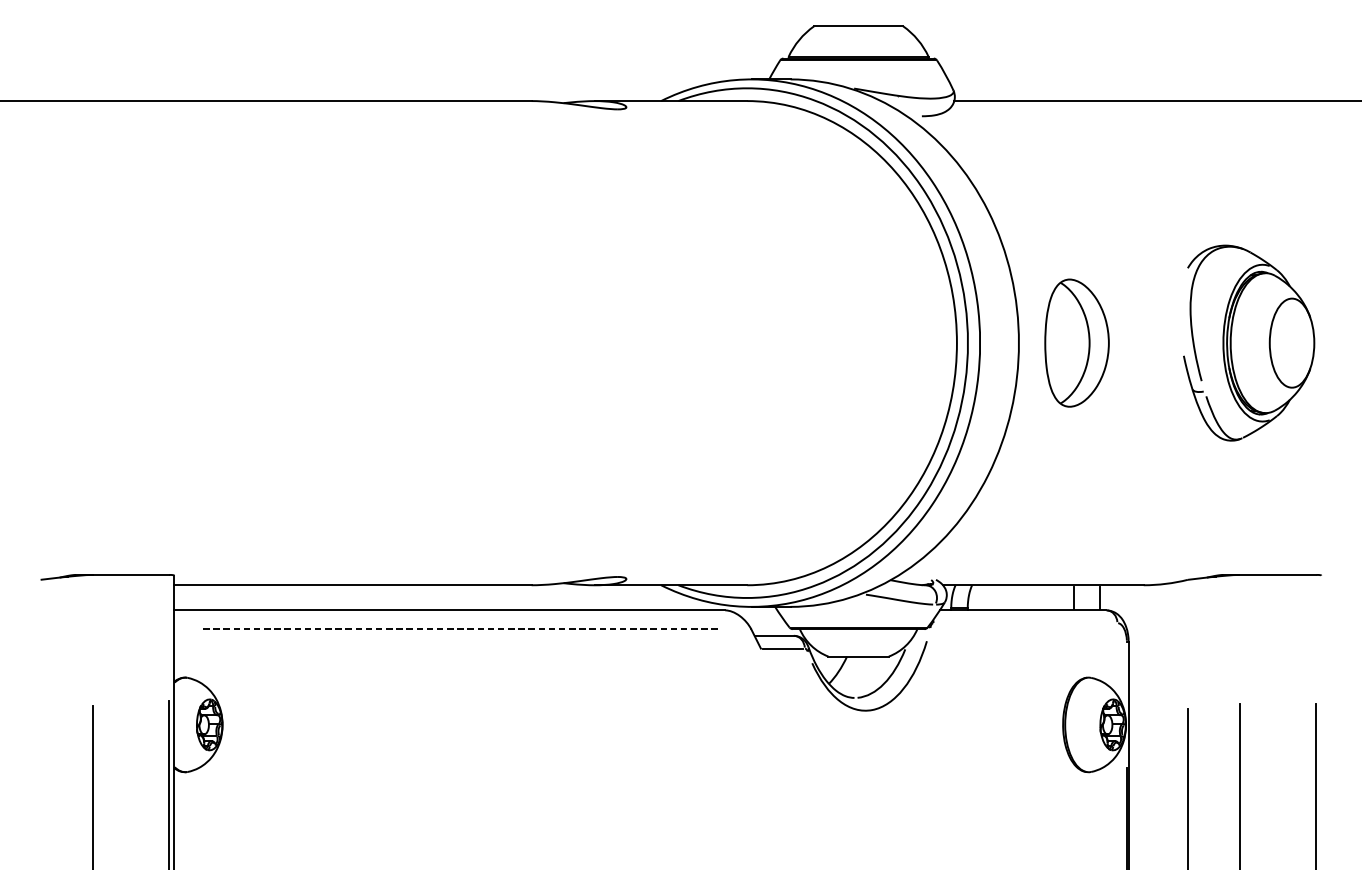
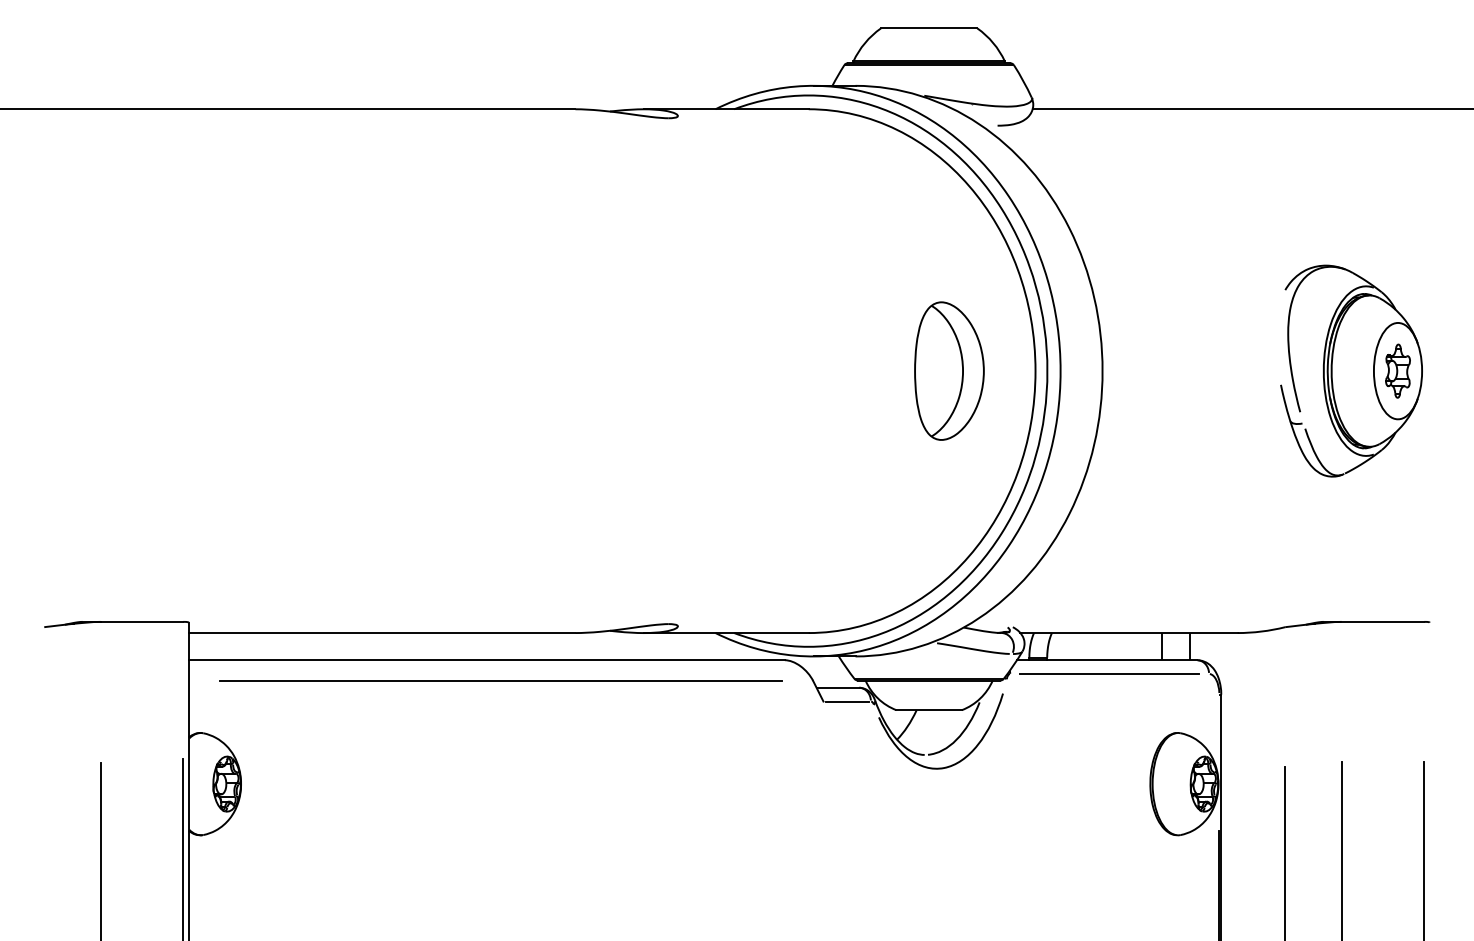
part: (1077, 342) -> (949, 370), moved
part: (1291, 342) -> (1397, 370), added
line: (1025, 622) -> (1109, 673), added
line: (462, 629) -> (500, 680), dashed -> solid

